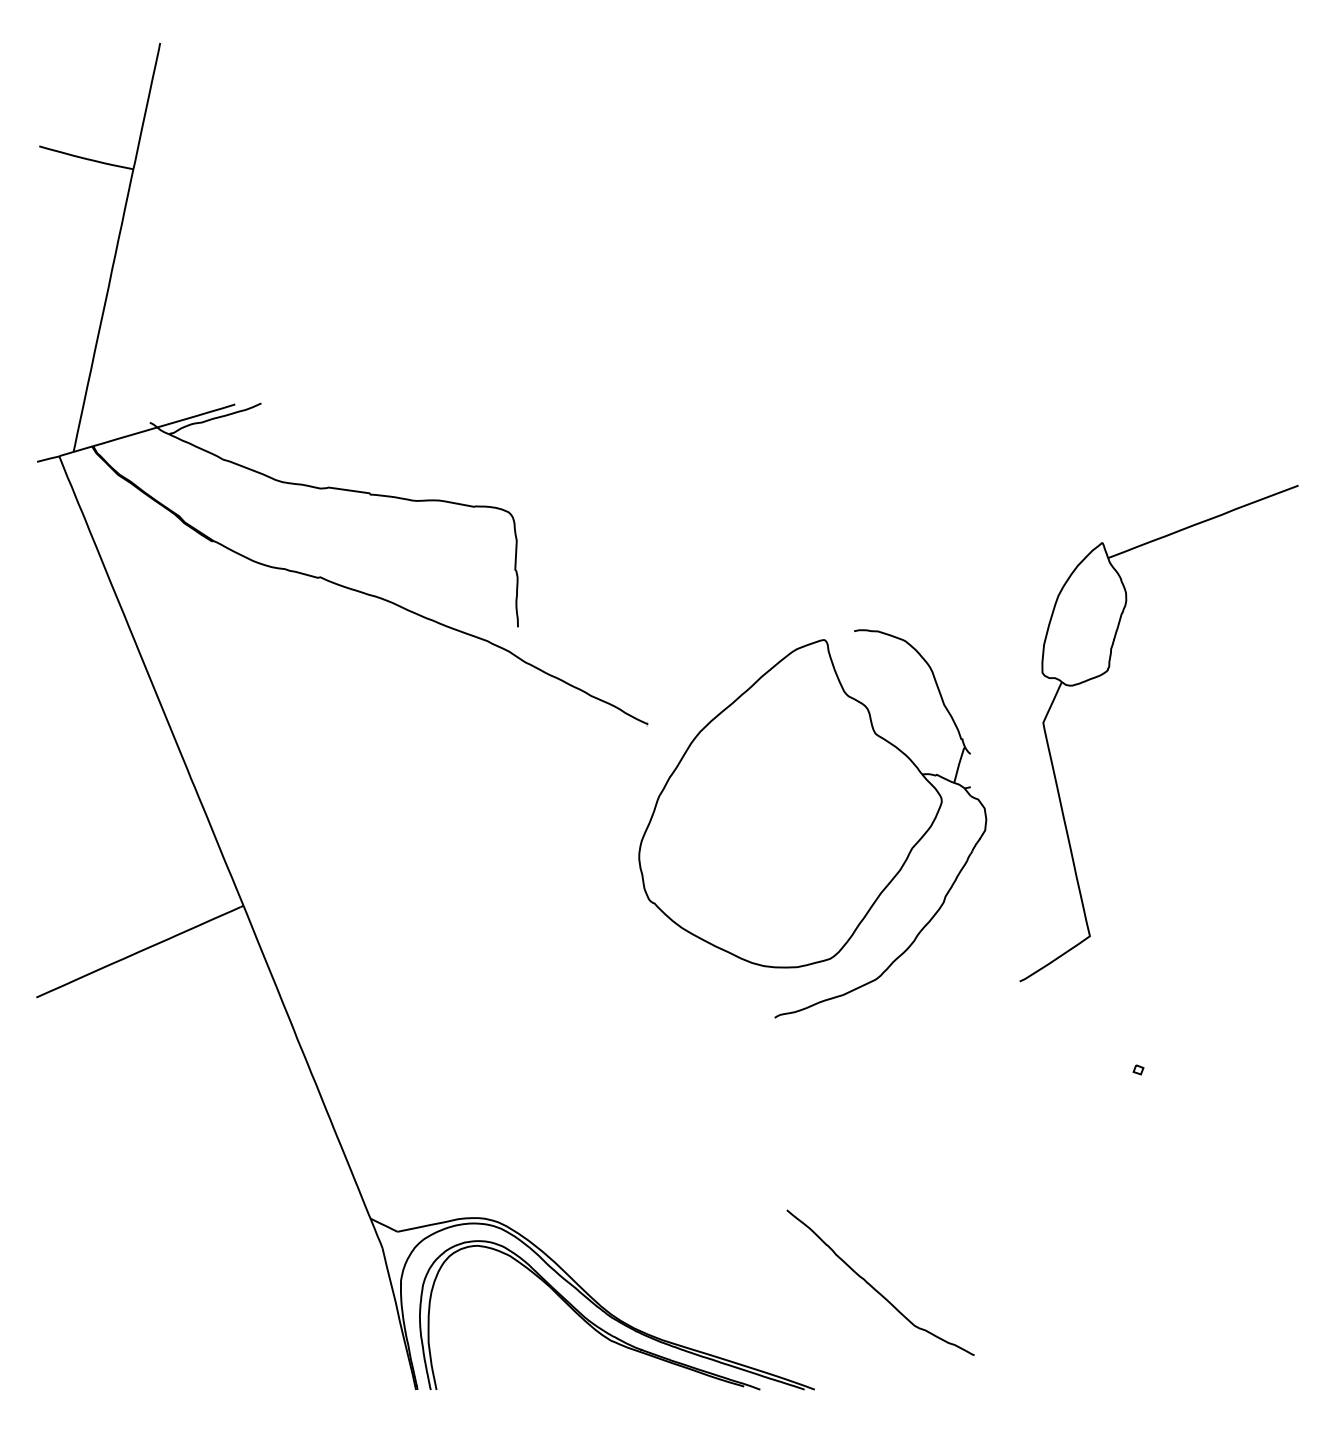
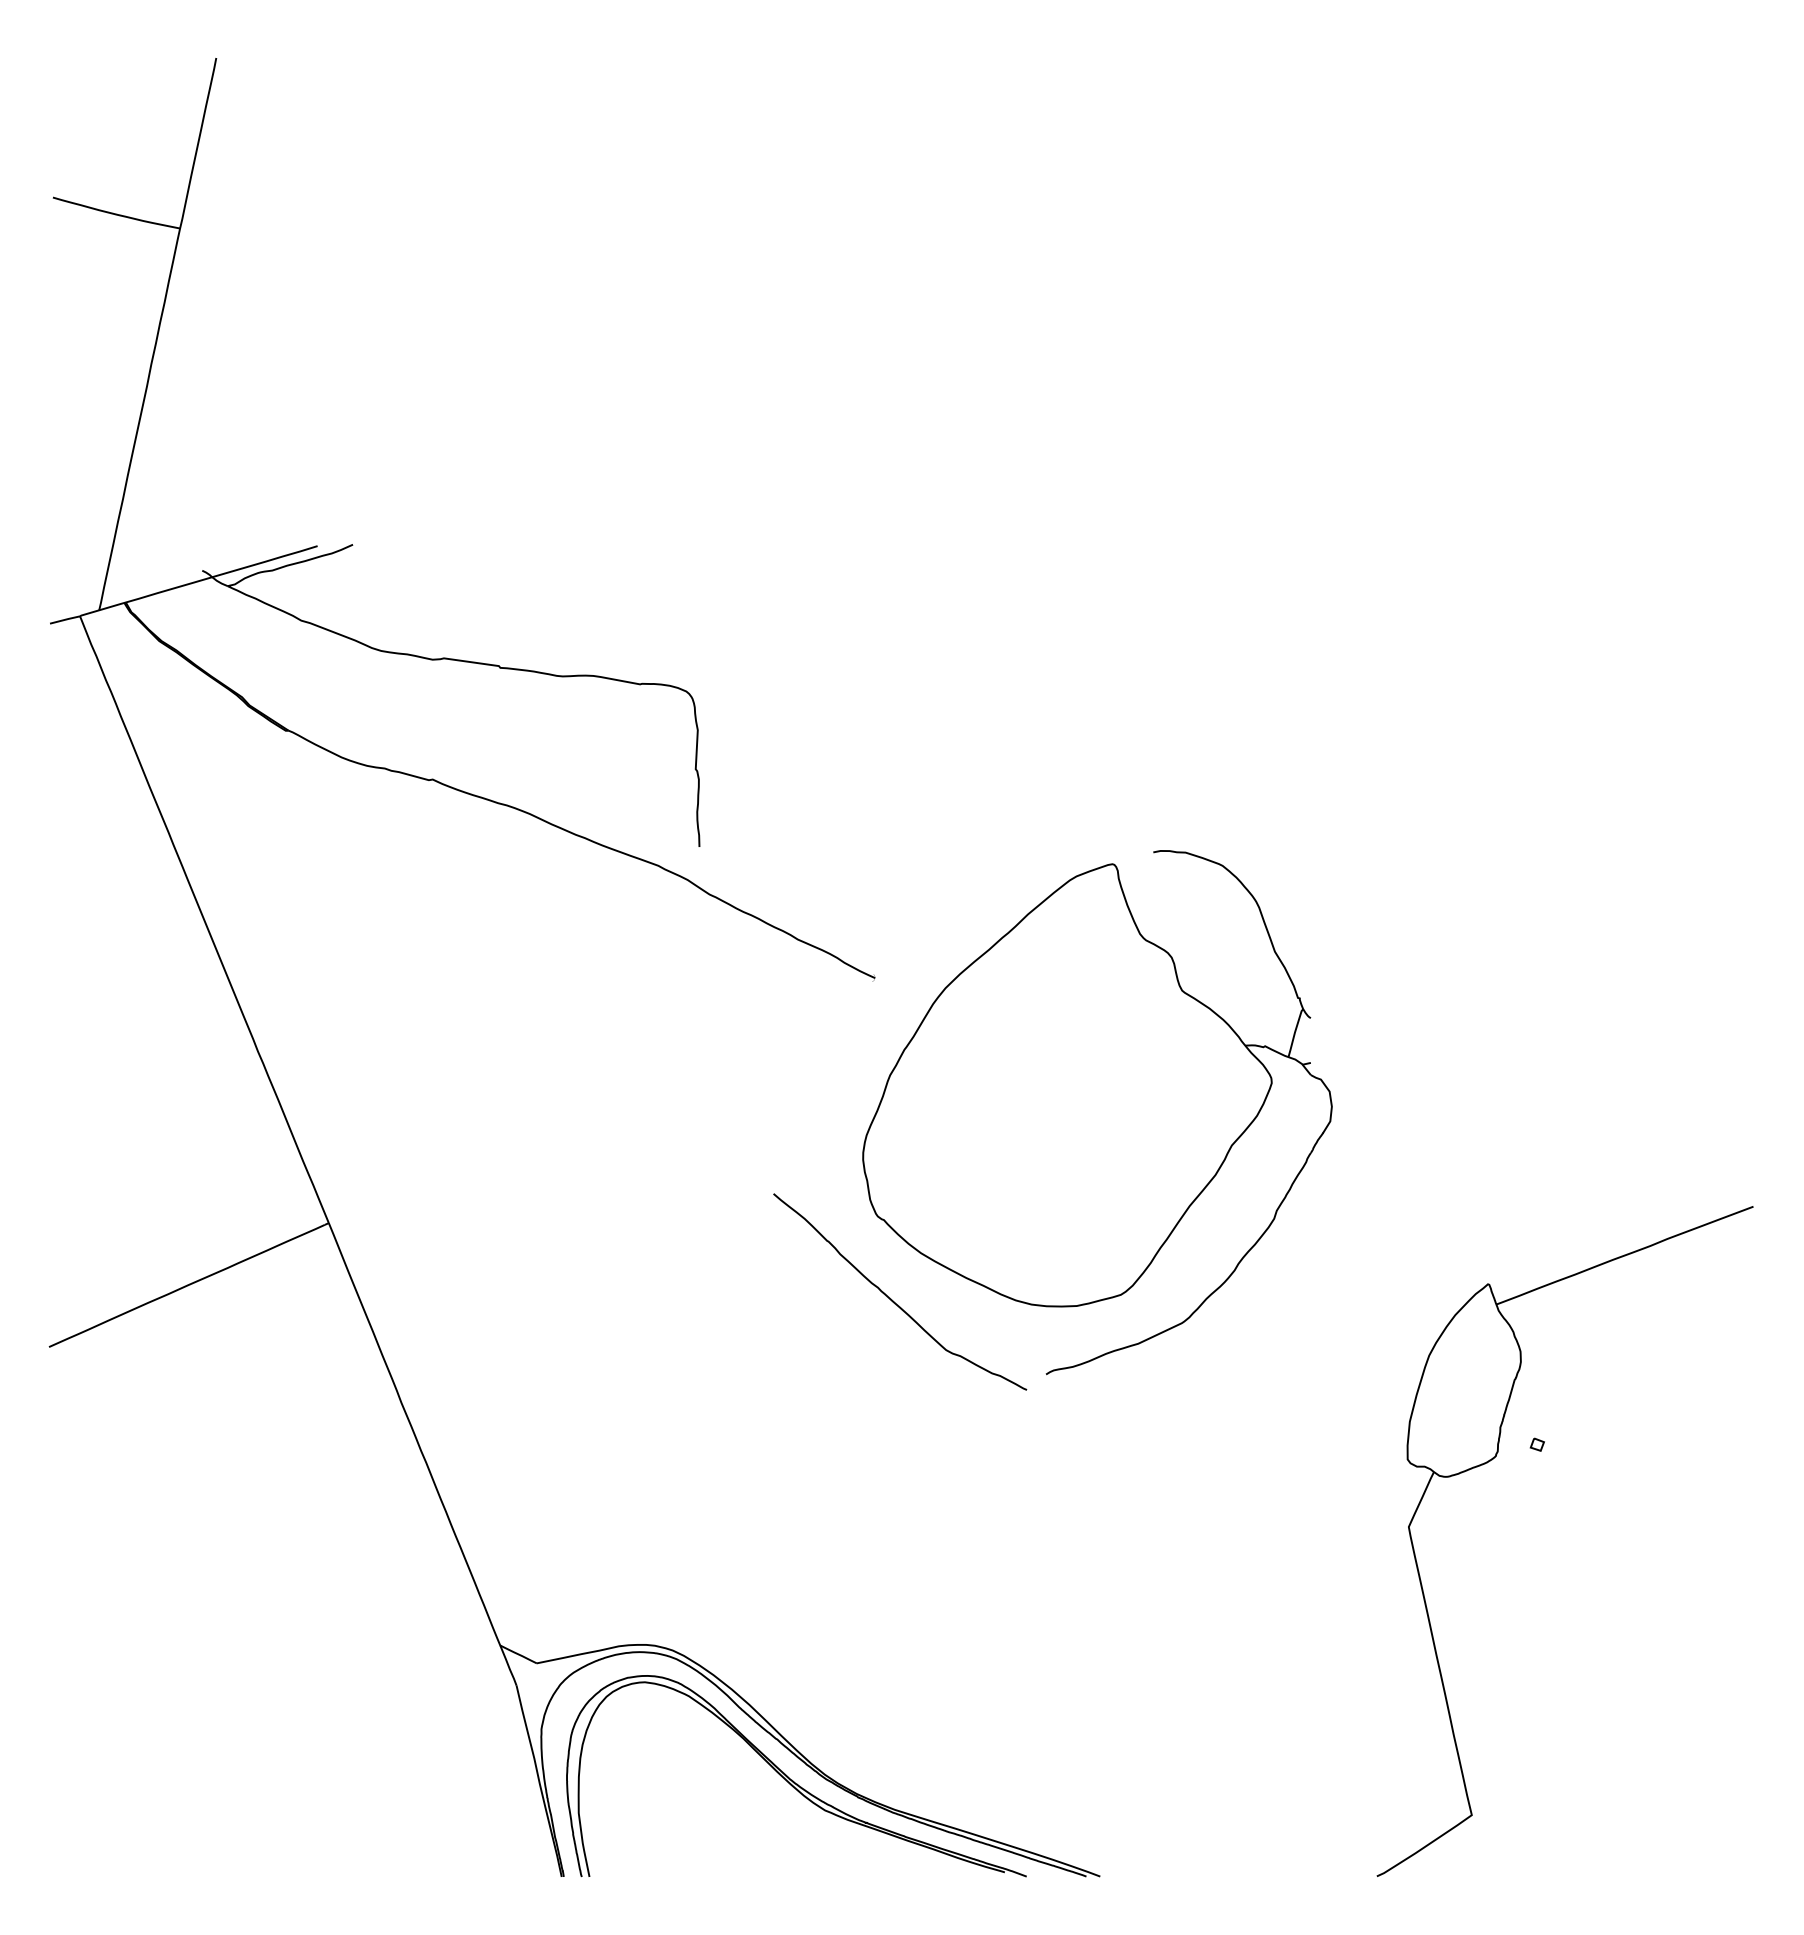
part: (1104, 674) -> (1491, 1461), moved
curve: (874, 1287) -> (891, 1298), moved

